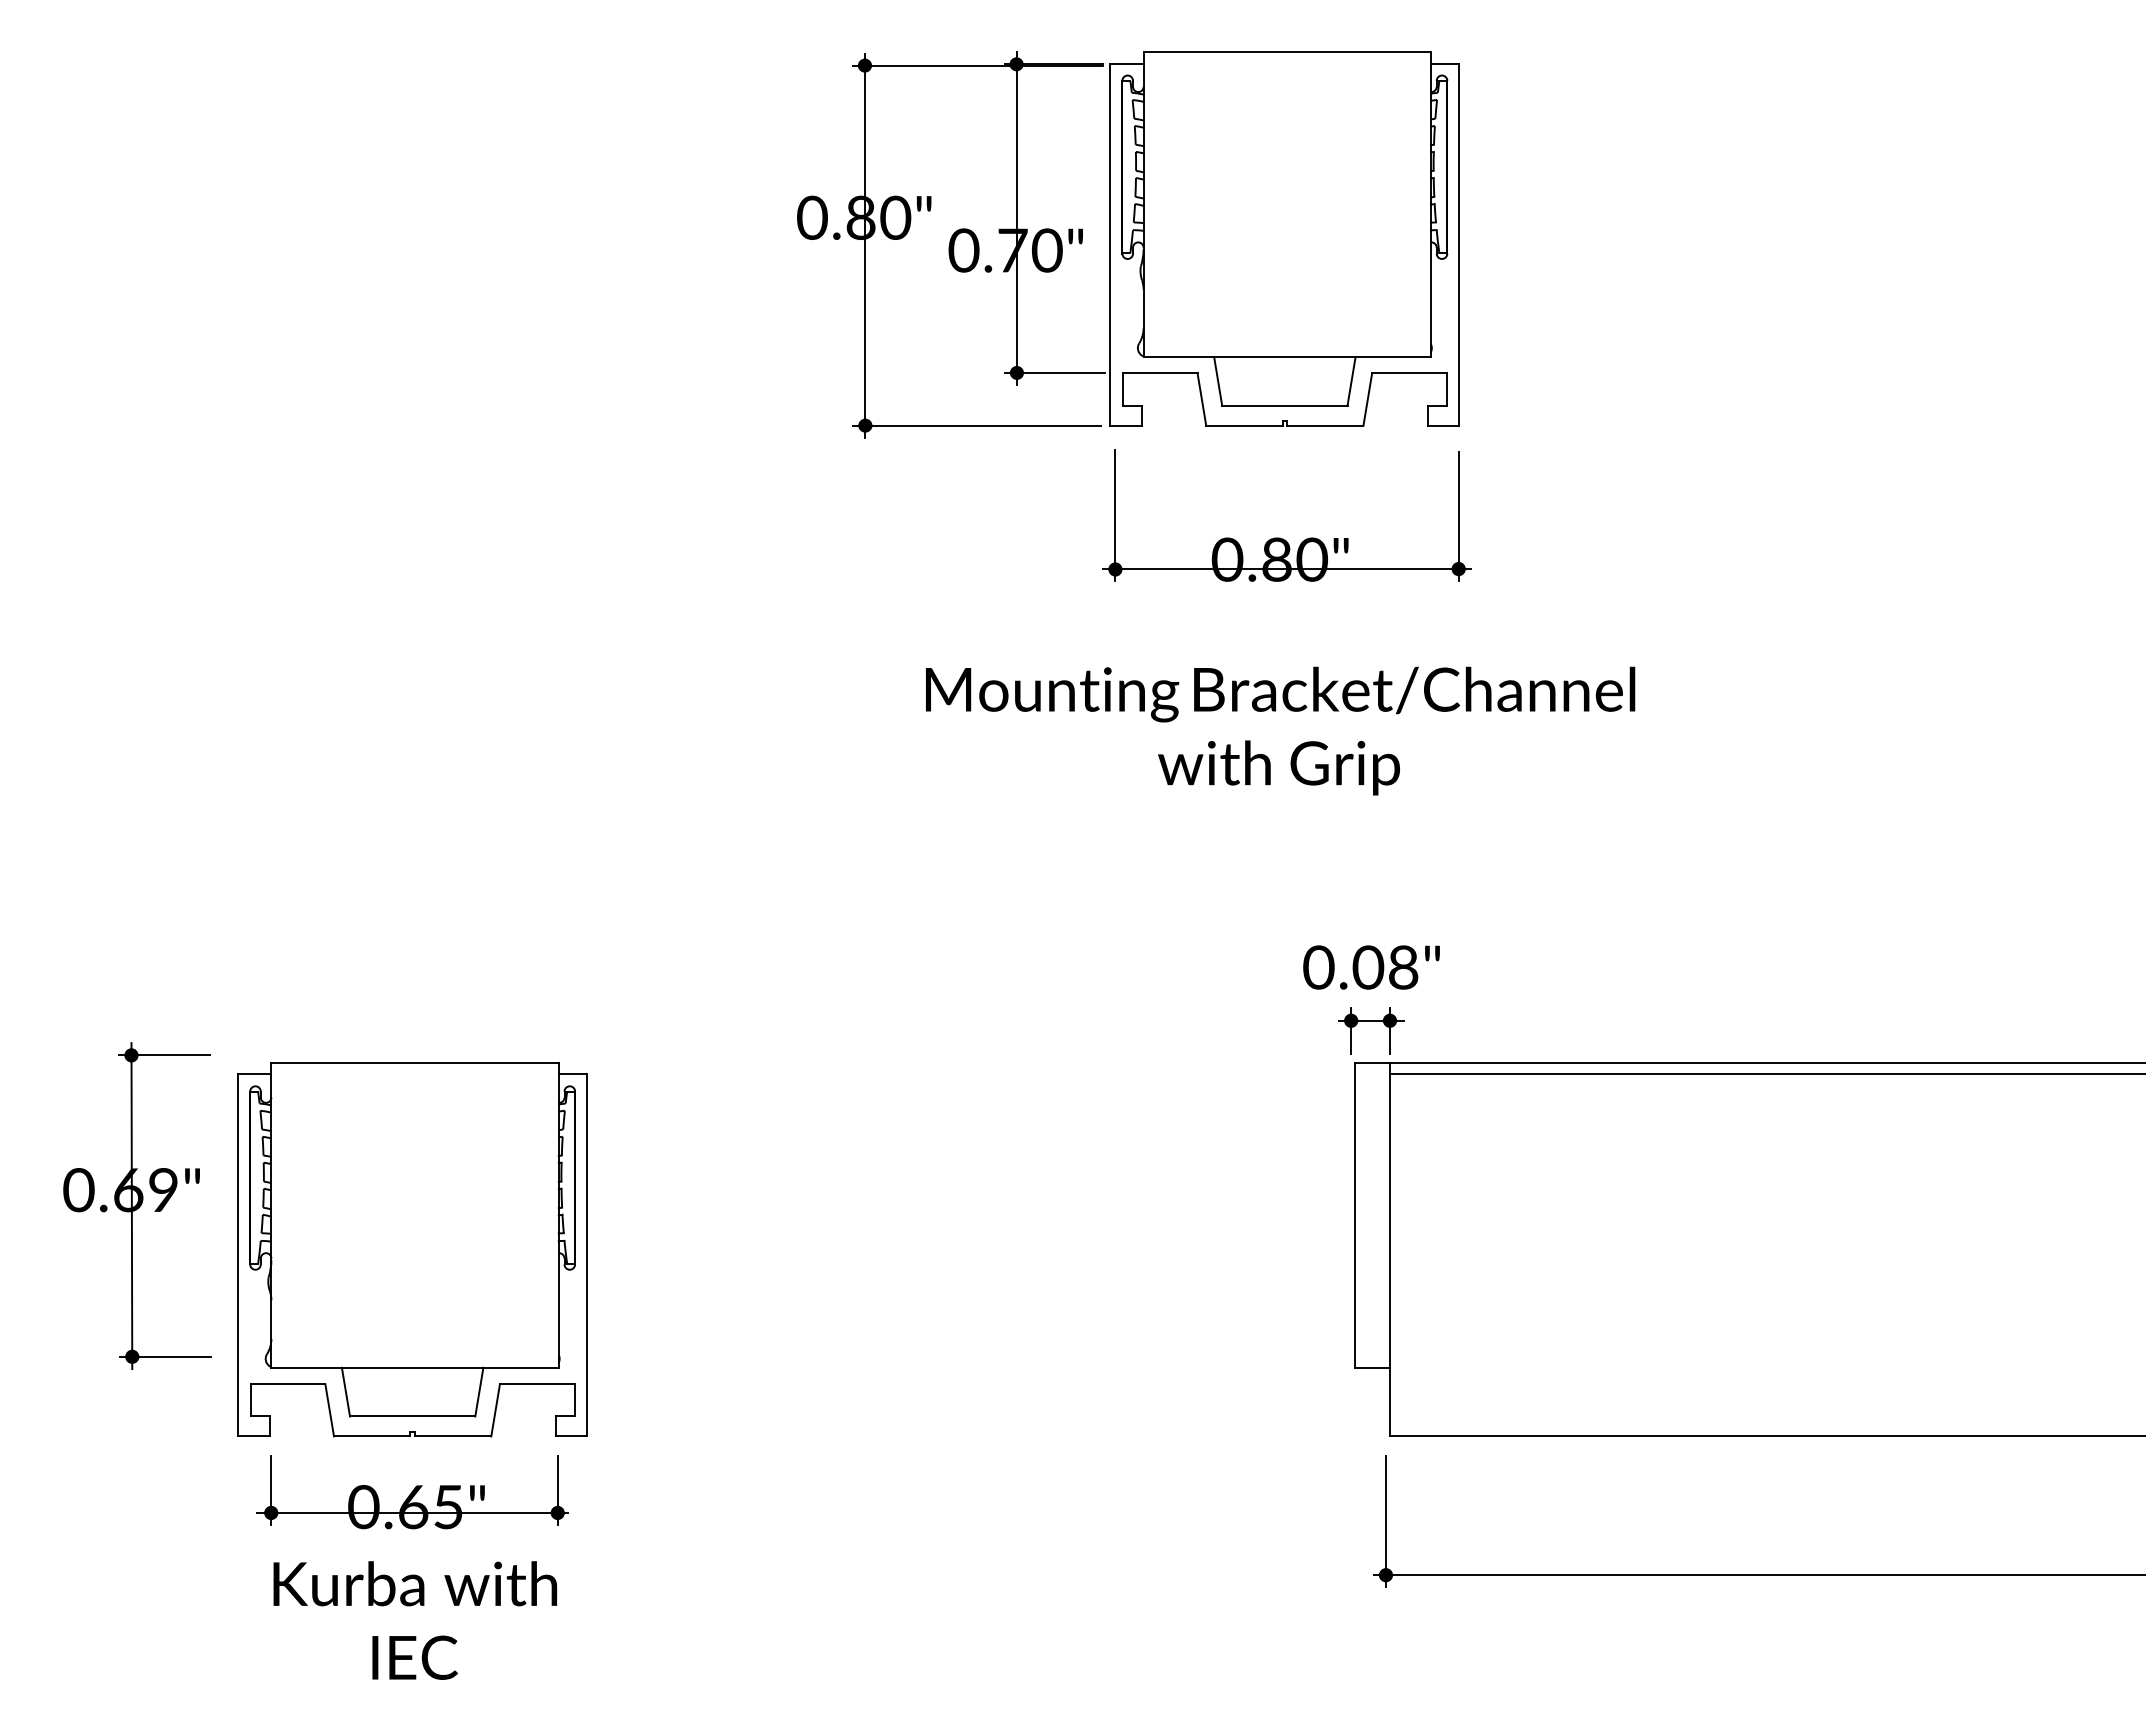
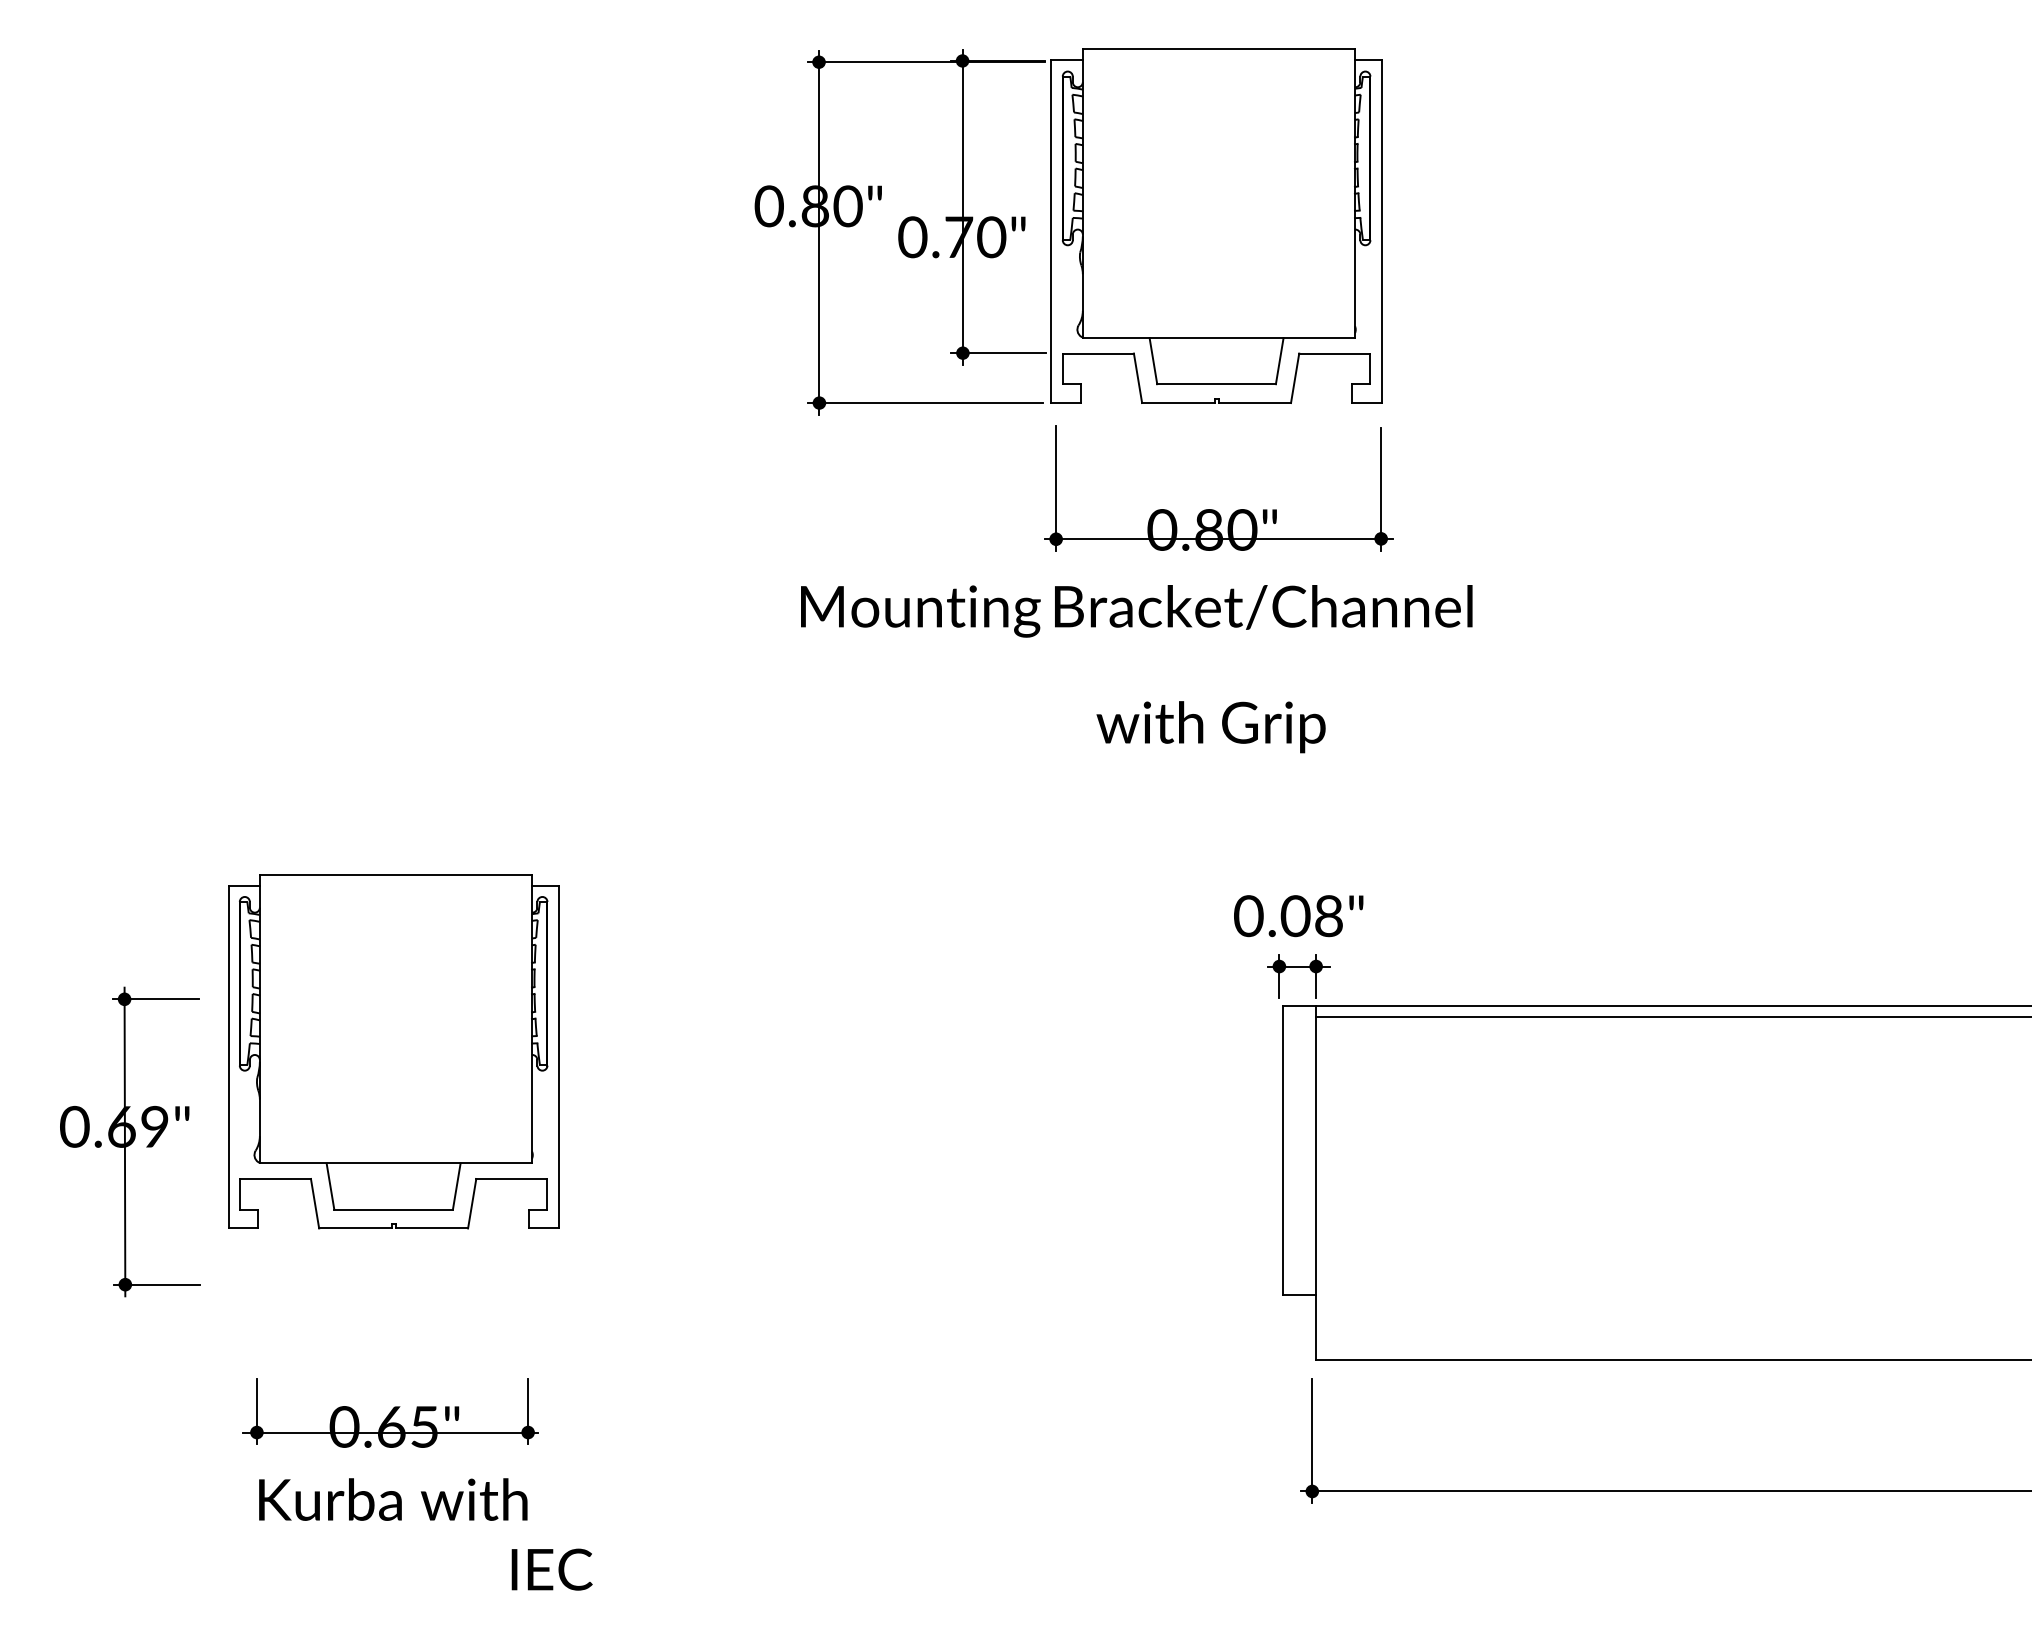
text: (1280, 694) -> (1136, 611), moved
part: (412, 1249) -> (393, 1051), moved
text: (414, 1657) -> (551, 1569), moved

